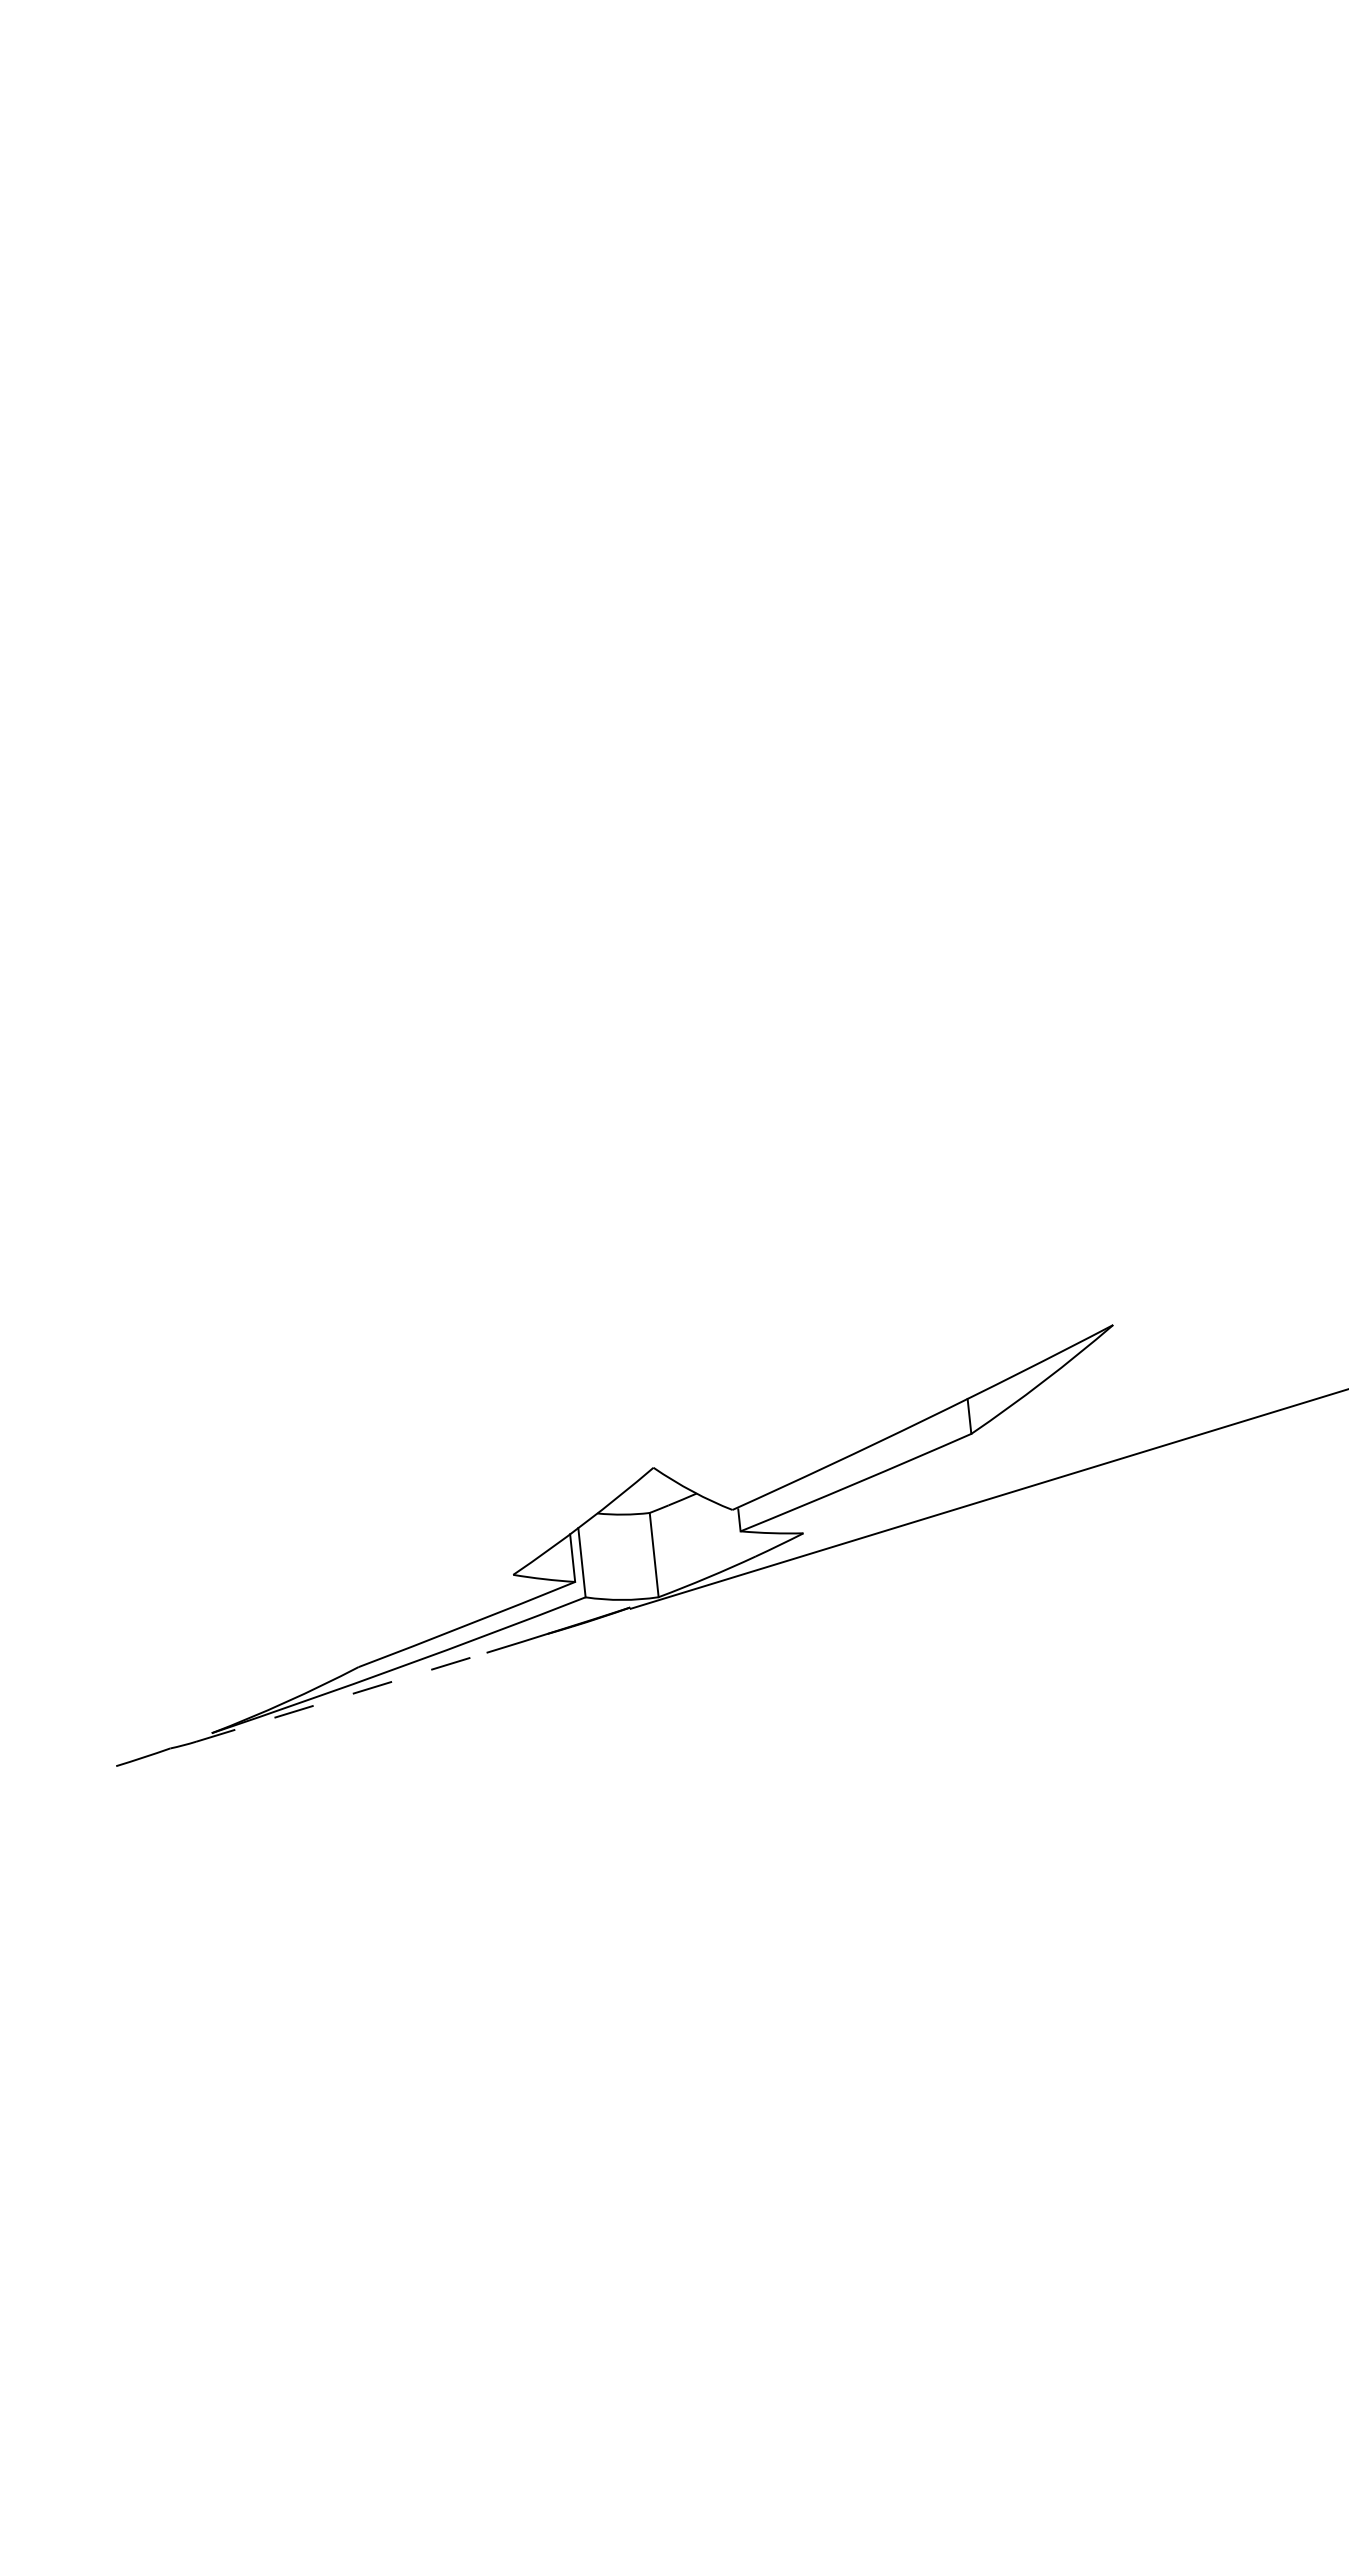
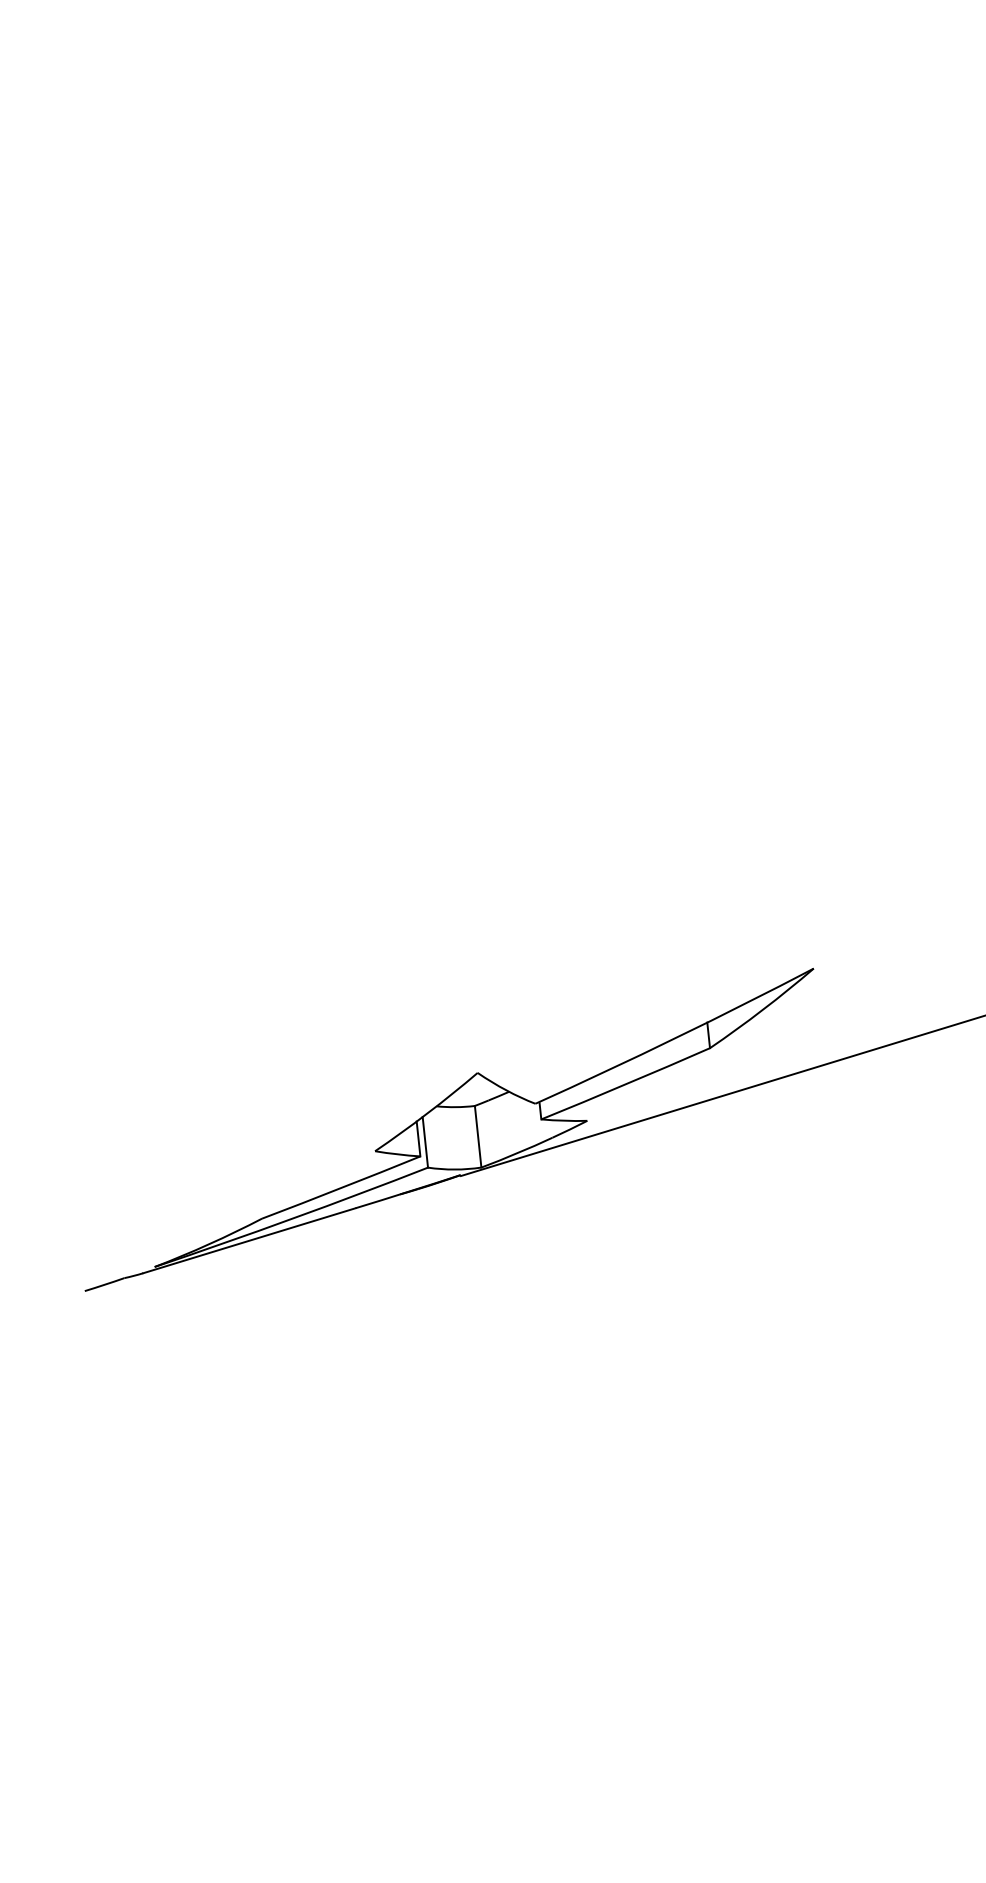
line: (341, 1697) -> (249, 1240), dashed -> solid

